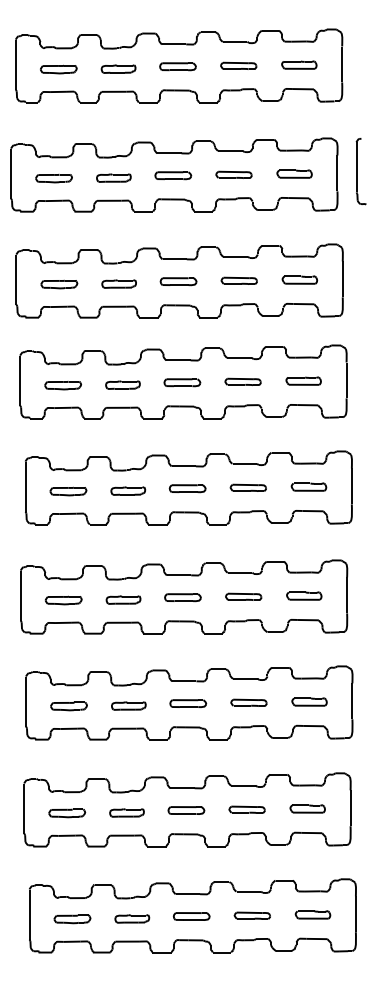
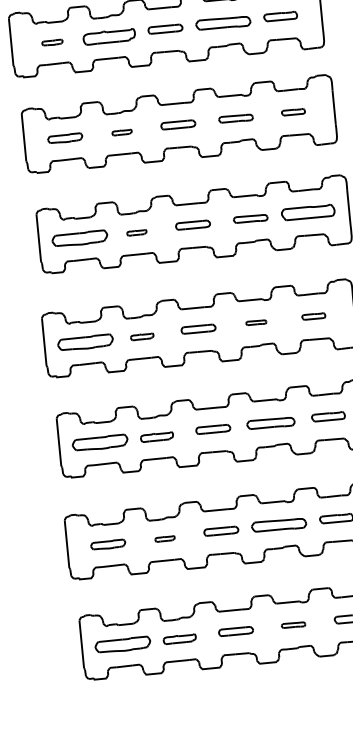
part: (238, 280) -> (222, 22), size x1.6
part: (118, 283) -> (108, 36), size x1.6
part: (59, 284) -> (52, 42), size x0.6
part: (303, 380) -> (293, 111), size x0.7
part: (122, 384) -> (121, 132), size x0.6
part: (308, 486) -> (307, 212), size x1.6
part: (128, 490) -> (136, 232), size x0.6
part: (68, 491) -> (80, 238), size x1.6
part: (304, 595) -> (313, 315), size x0.7
part: (243, 596) -> (256, 322), size x0.6
part: (123, 599) -> (142, 336), size x0.7
part: (63, 600) -> (85, 342), size x1.6
part: (248, 702) -> (270, 422), size x1.4
part: (68, 706) -> (99, 443), size x1.6
part: (246, 809) -> (278, 524), size x1.6
part: (126, 812) -> (164, 538), size x0.6
part: (251, 915) -> (292, 625), size x0.7
part: (72, 919) -> (123, 645), size x1.6

